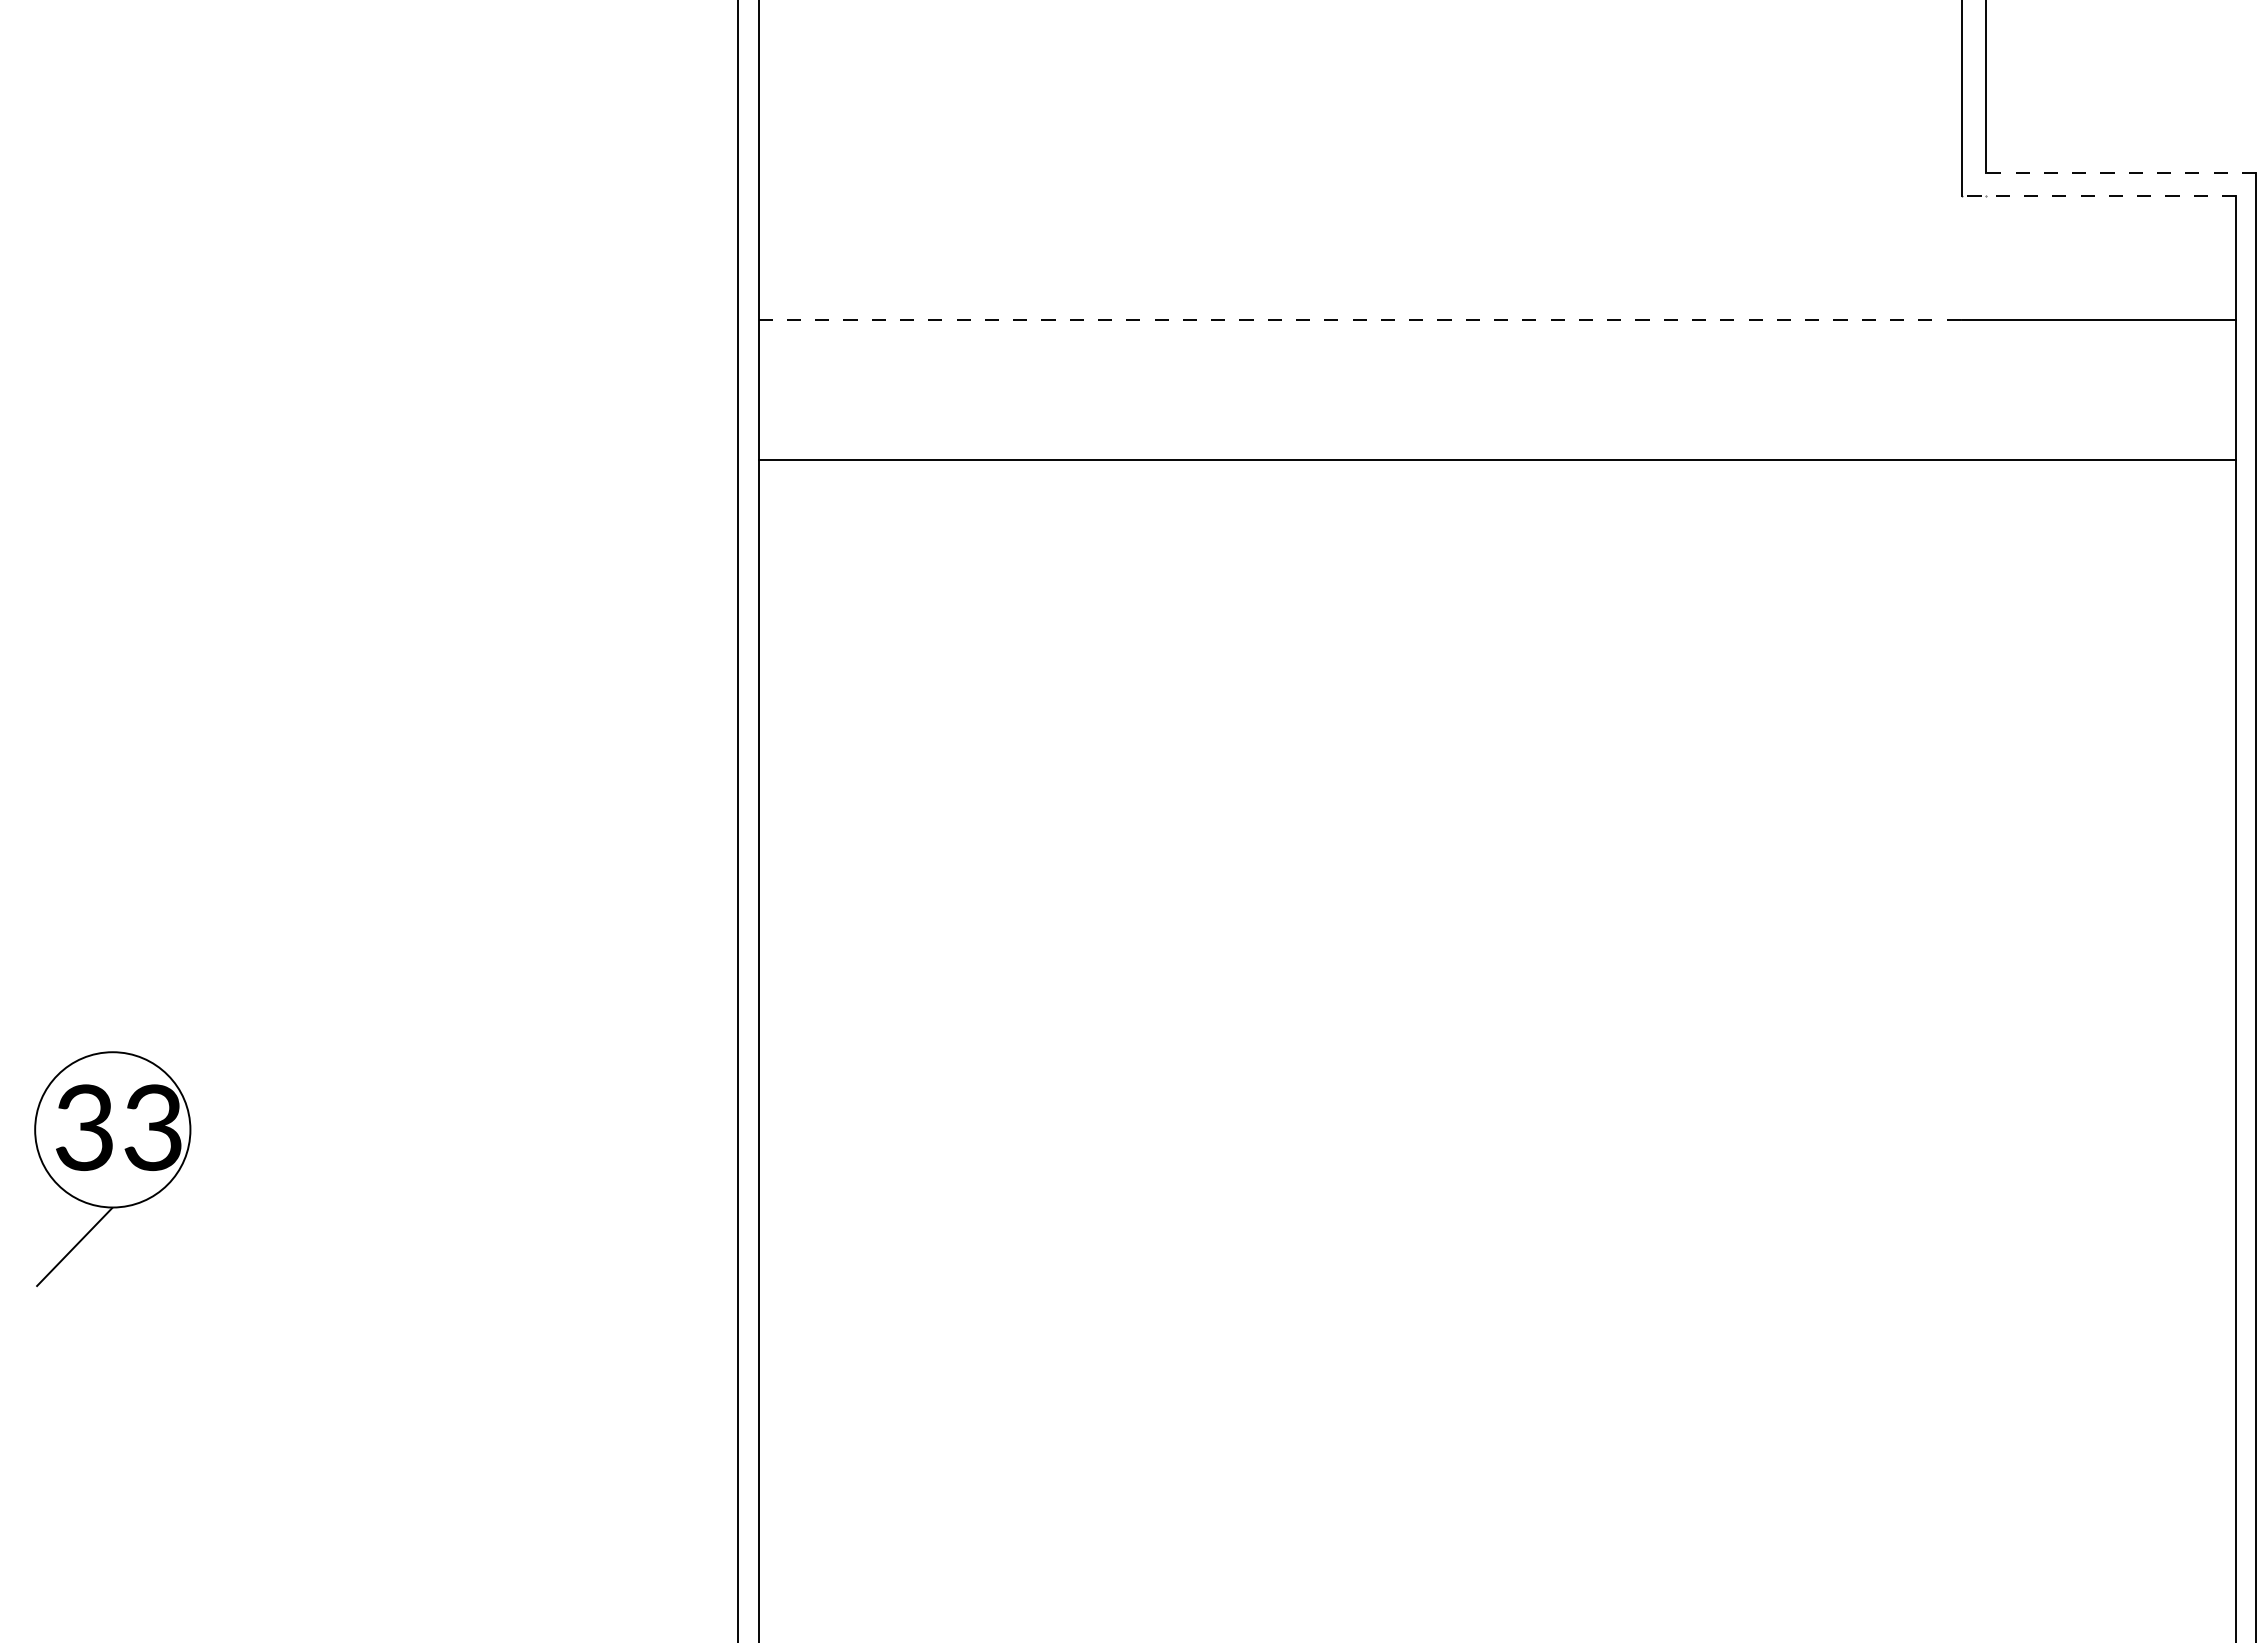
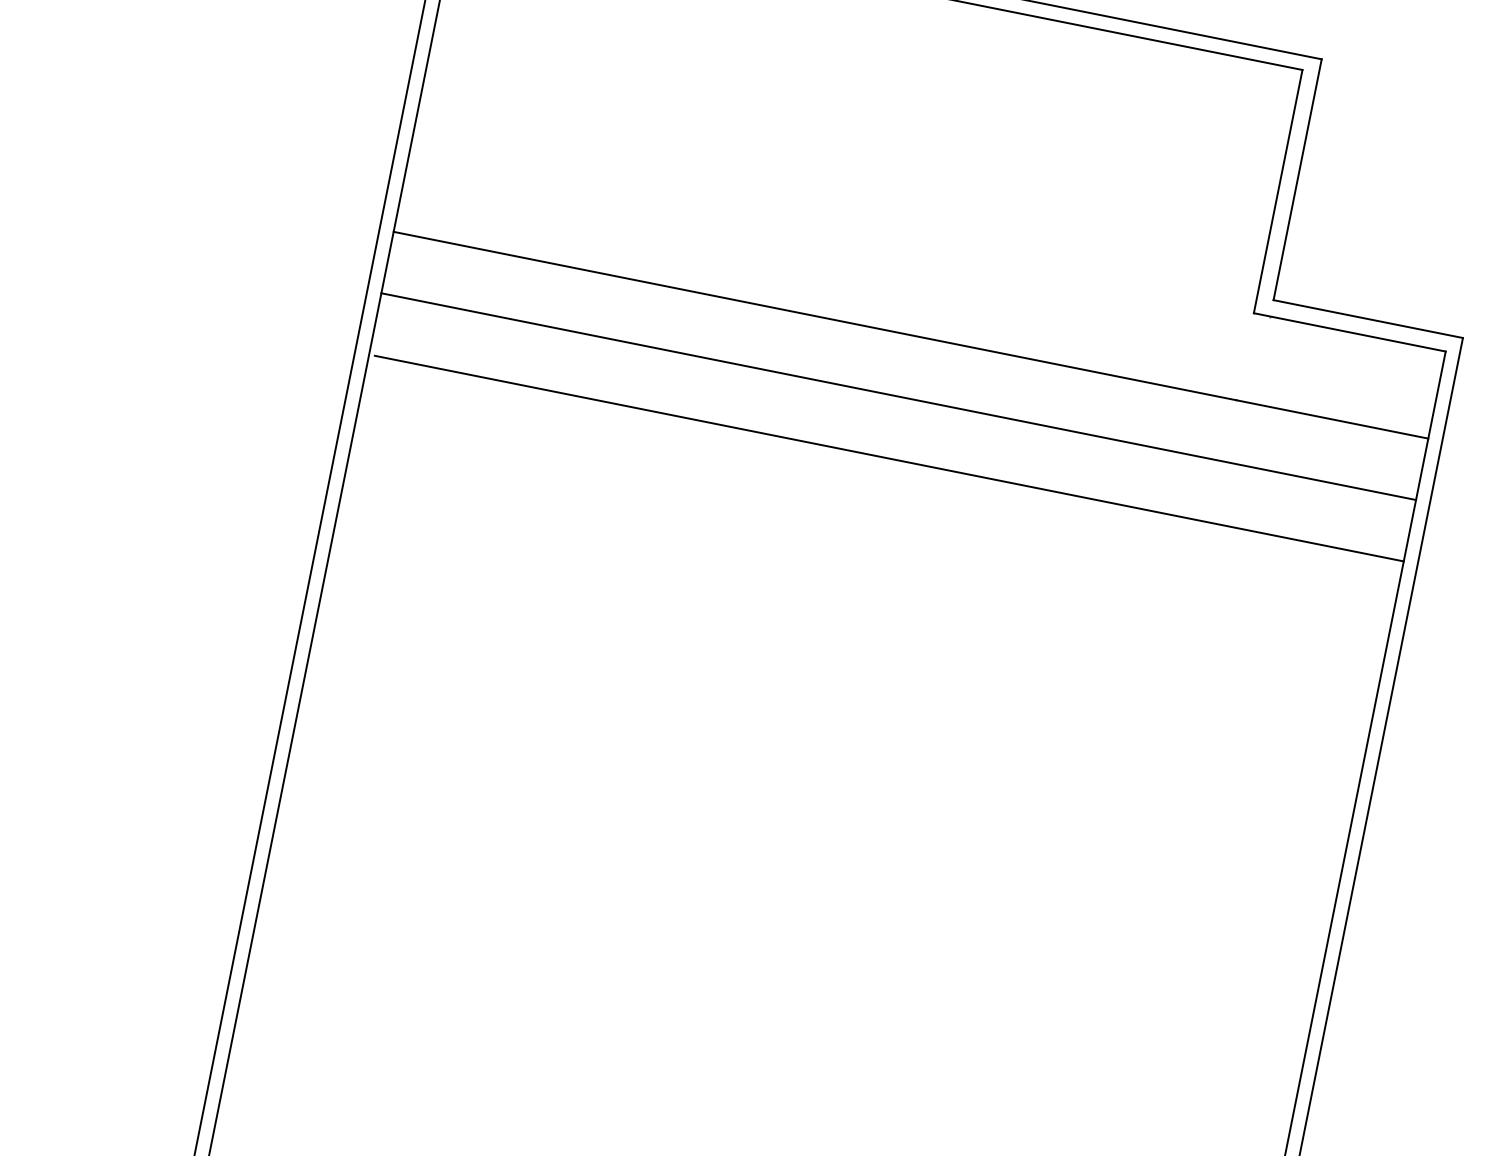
line: (2120, 172) -> (1368, 318), dashed -> solid
line: (2099, 196) -> (1349, 332), dashed -> solid
line: (1360, 320) -> (815, 316), dashed -> solid
line: (1497, 460) -> (898, 397), moved
line: (1501, 495) -> (889, 458), added

